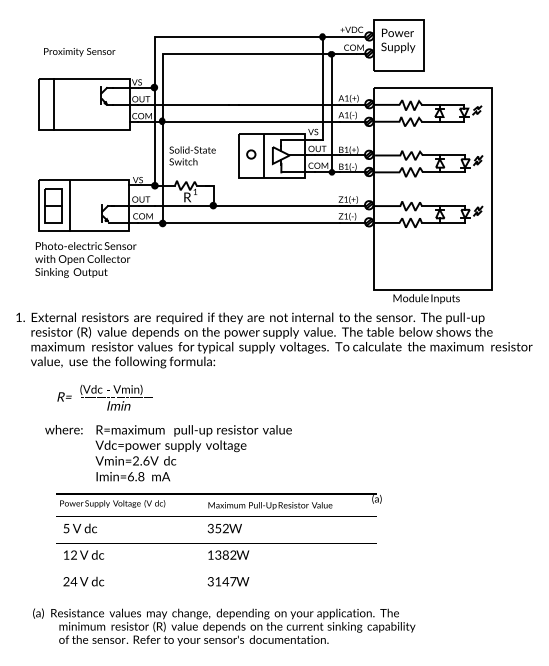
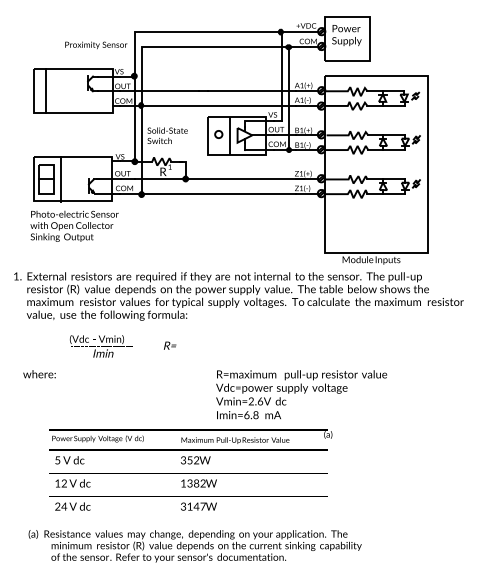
text: (79, 52) -> (96, 45), moved
text: (65, 396) -> (170, 345), moved
text: (63, 429) -> (39, 374), moved
text: (193, 452) -> (301, 394), moved

